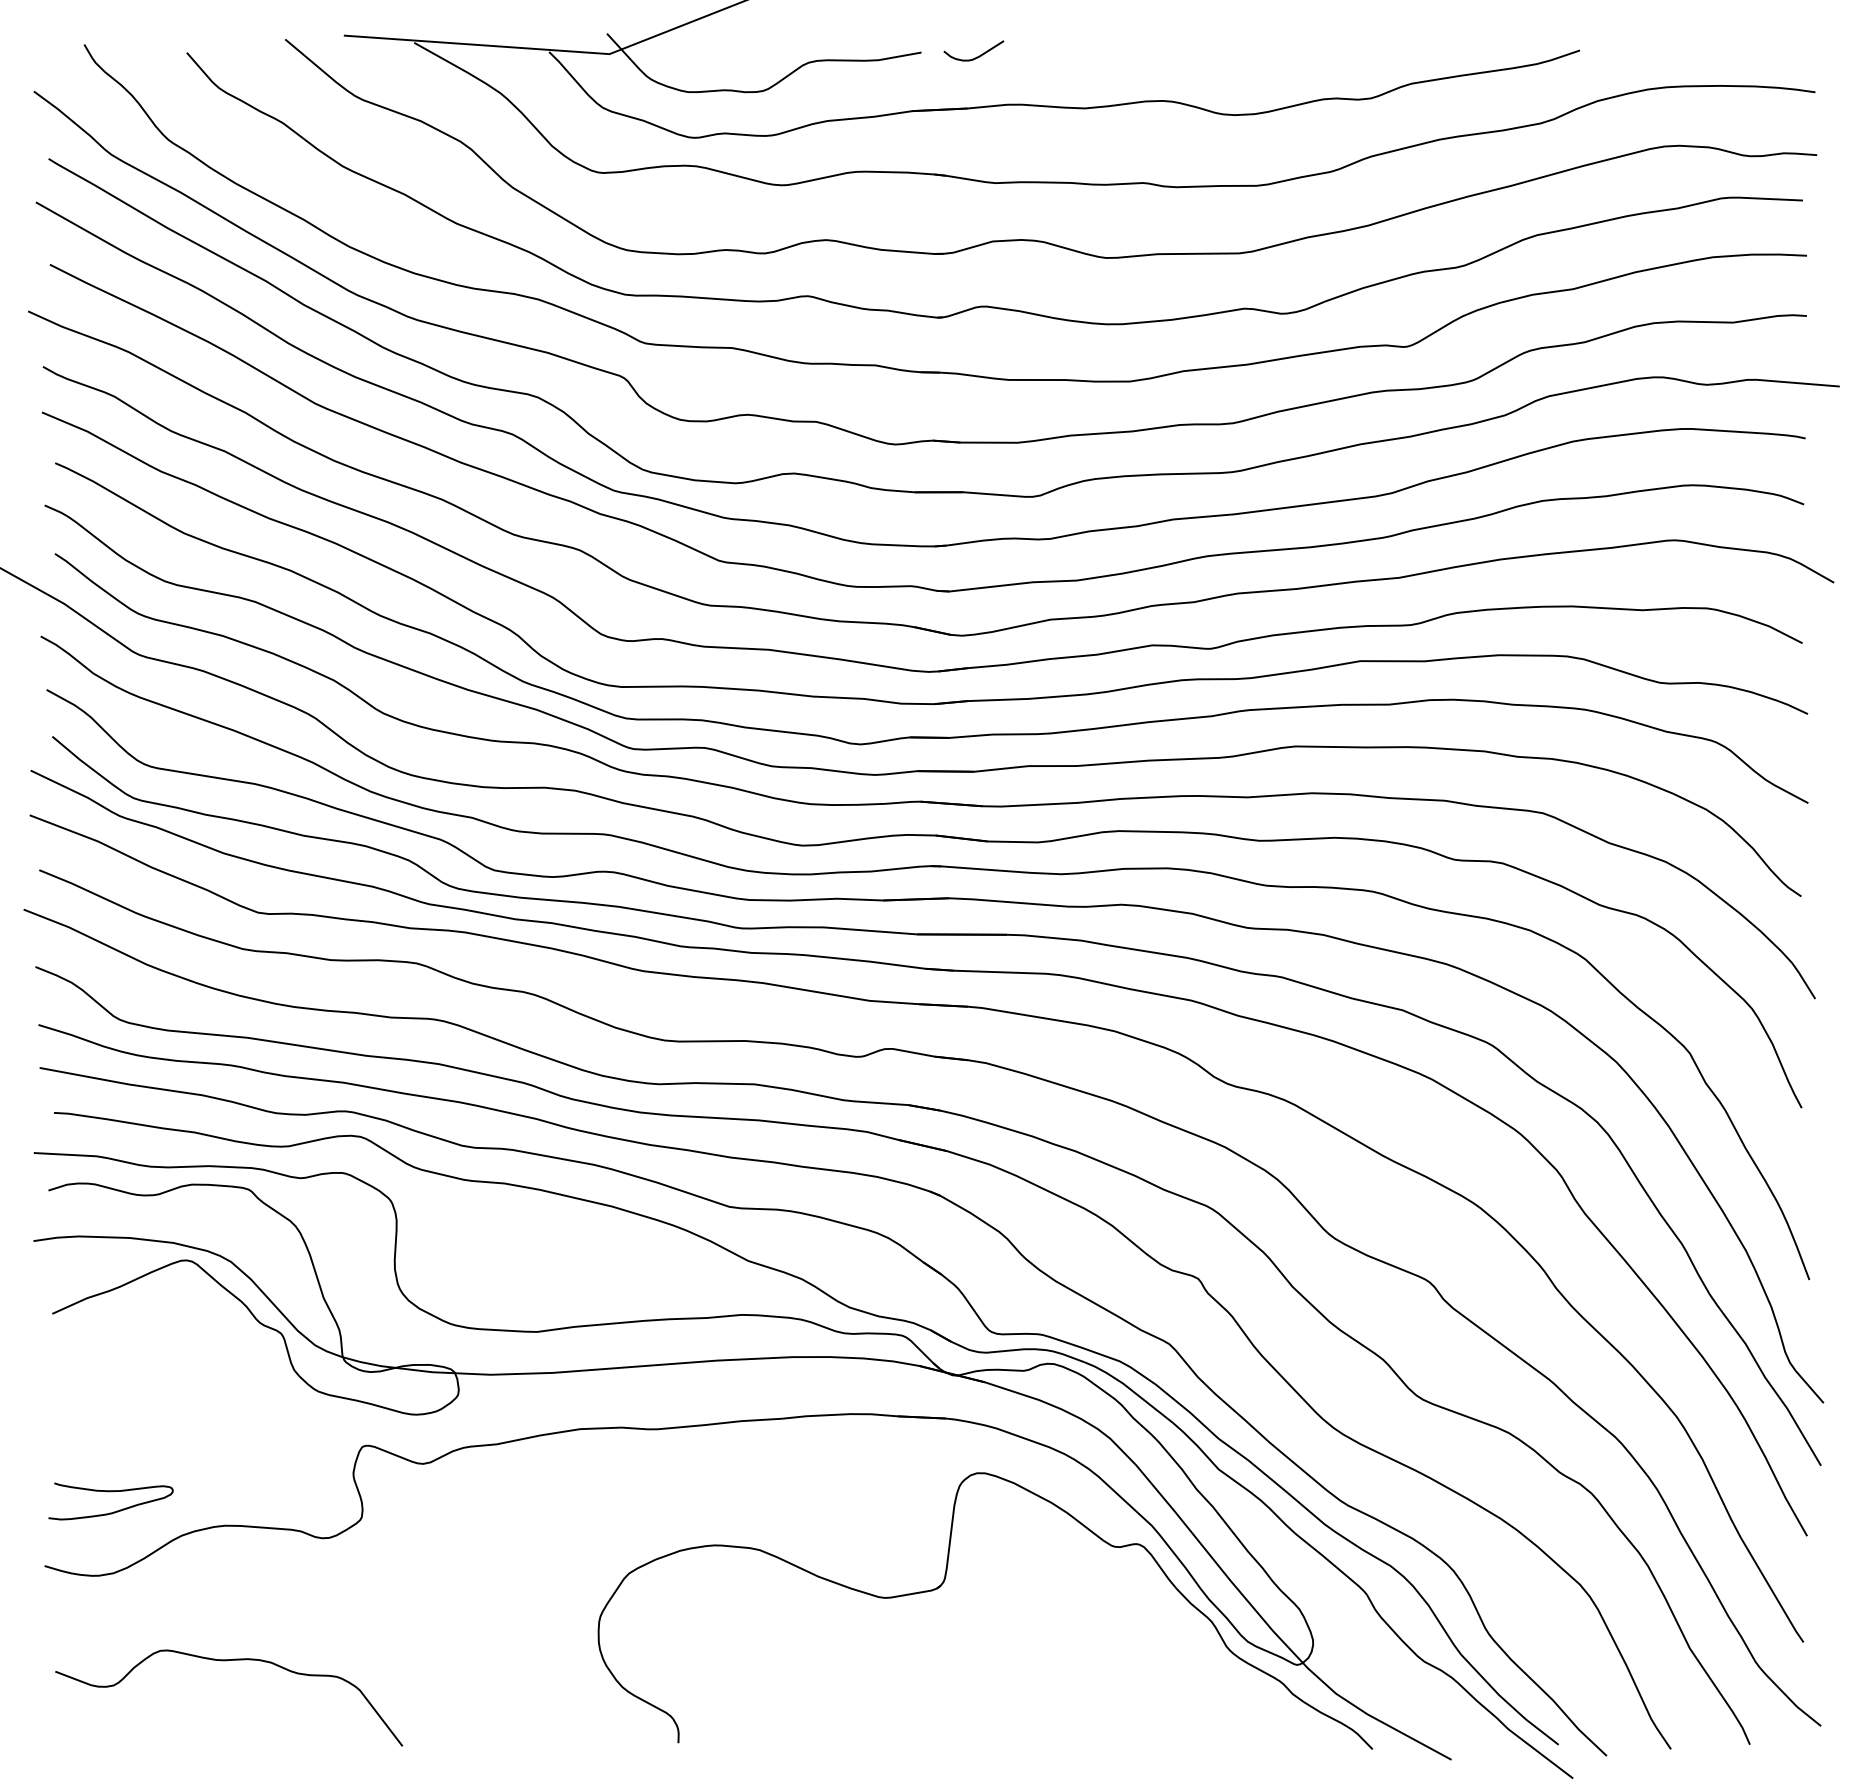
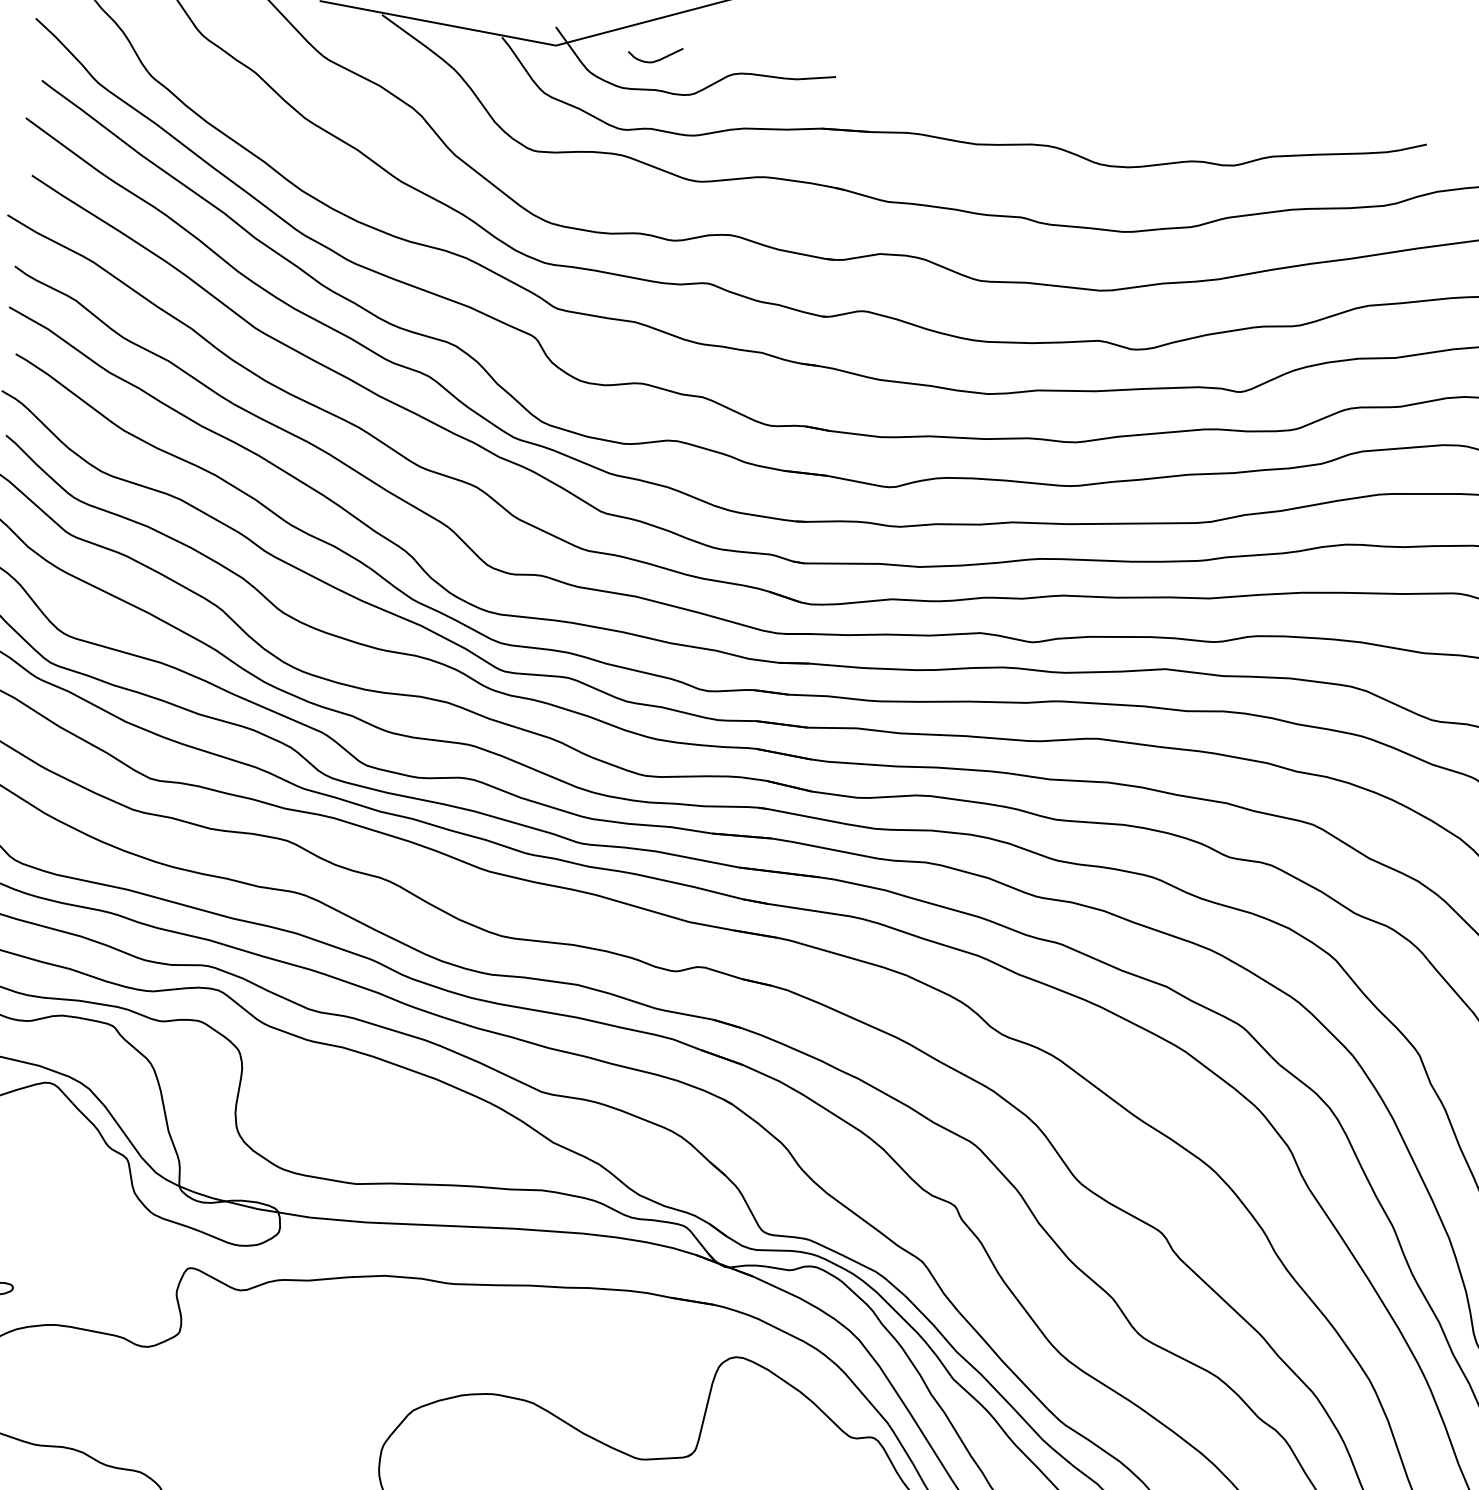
curve: (976, 56) -> (657, 59), moved

